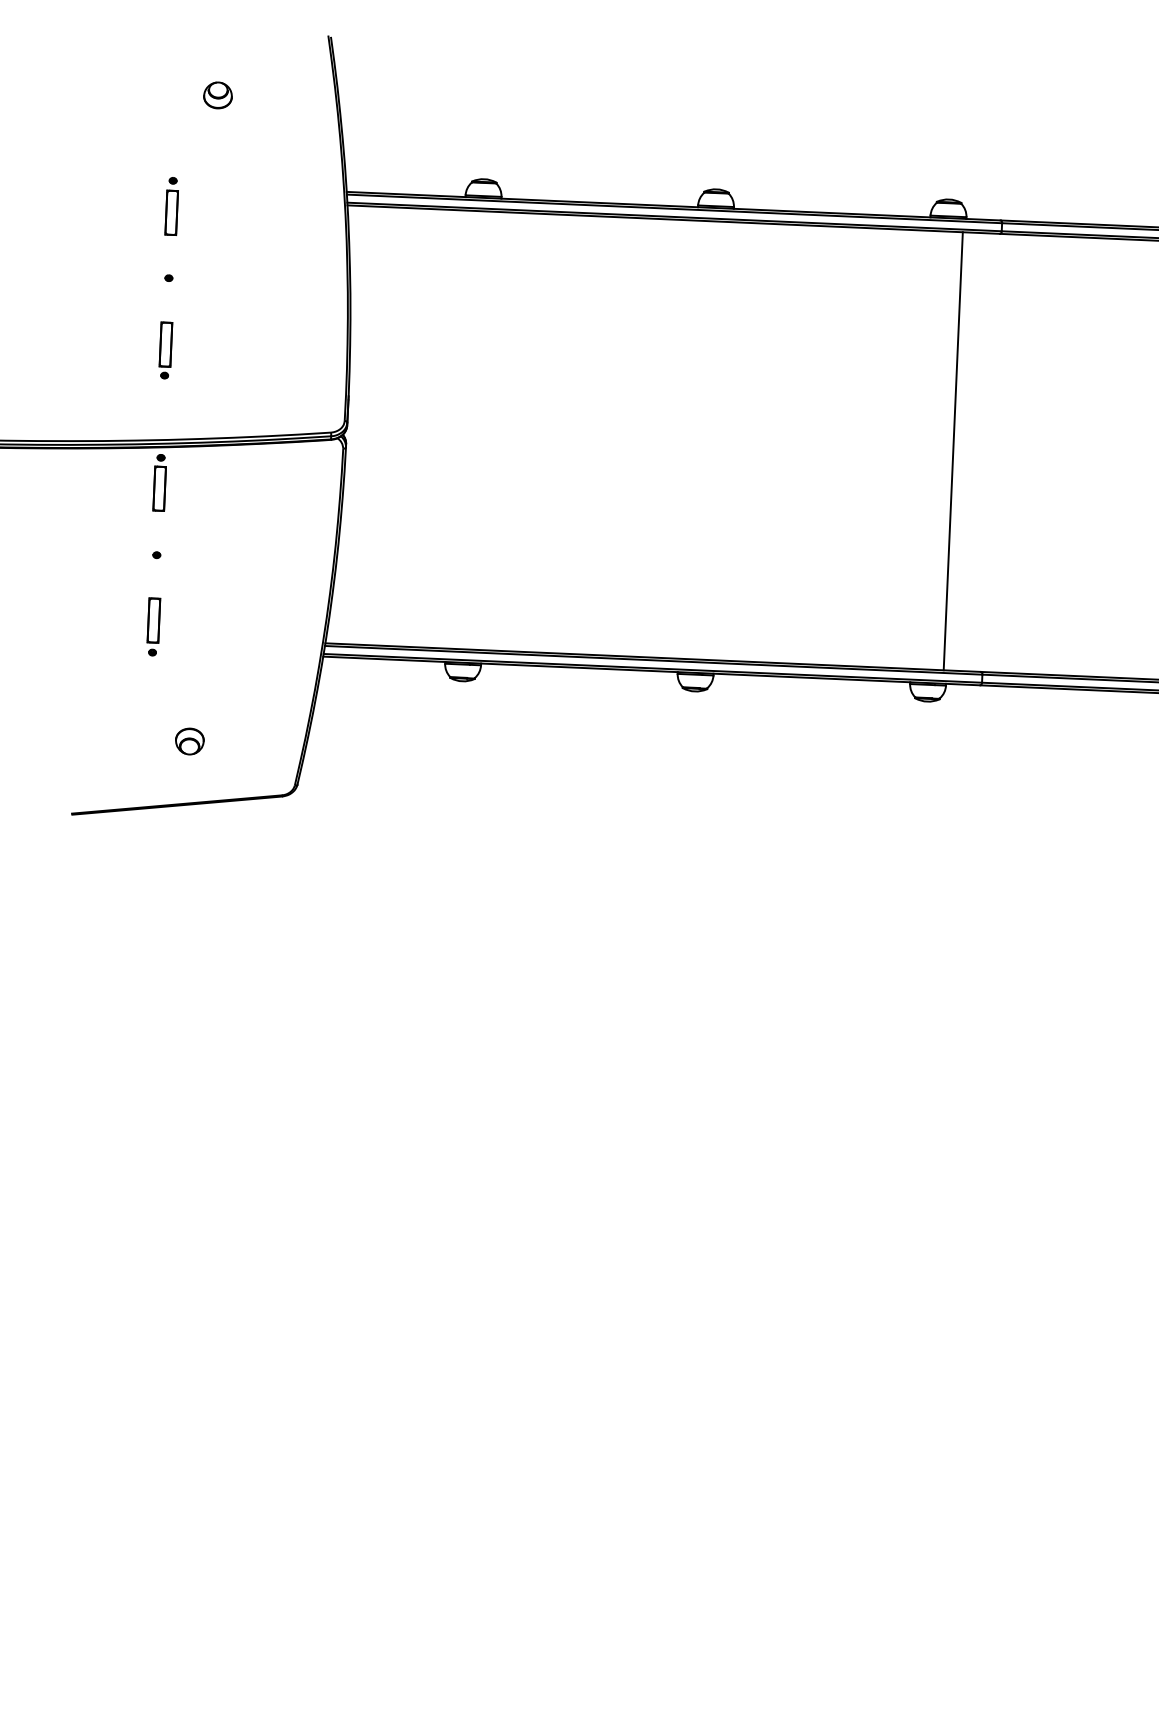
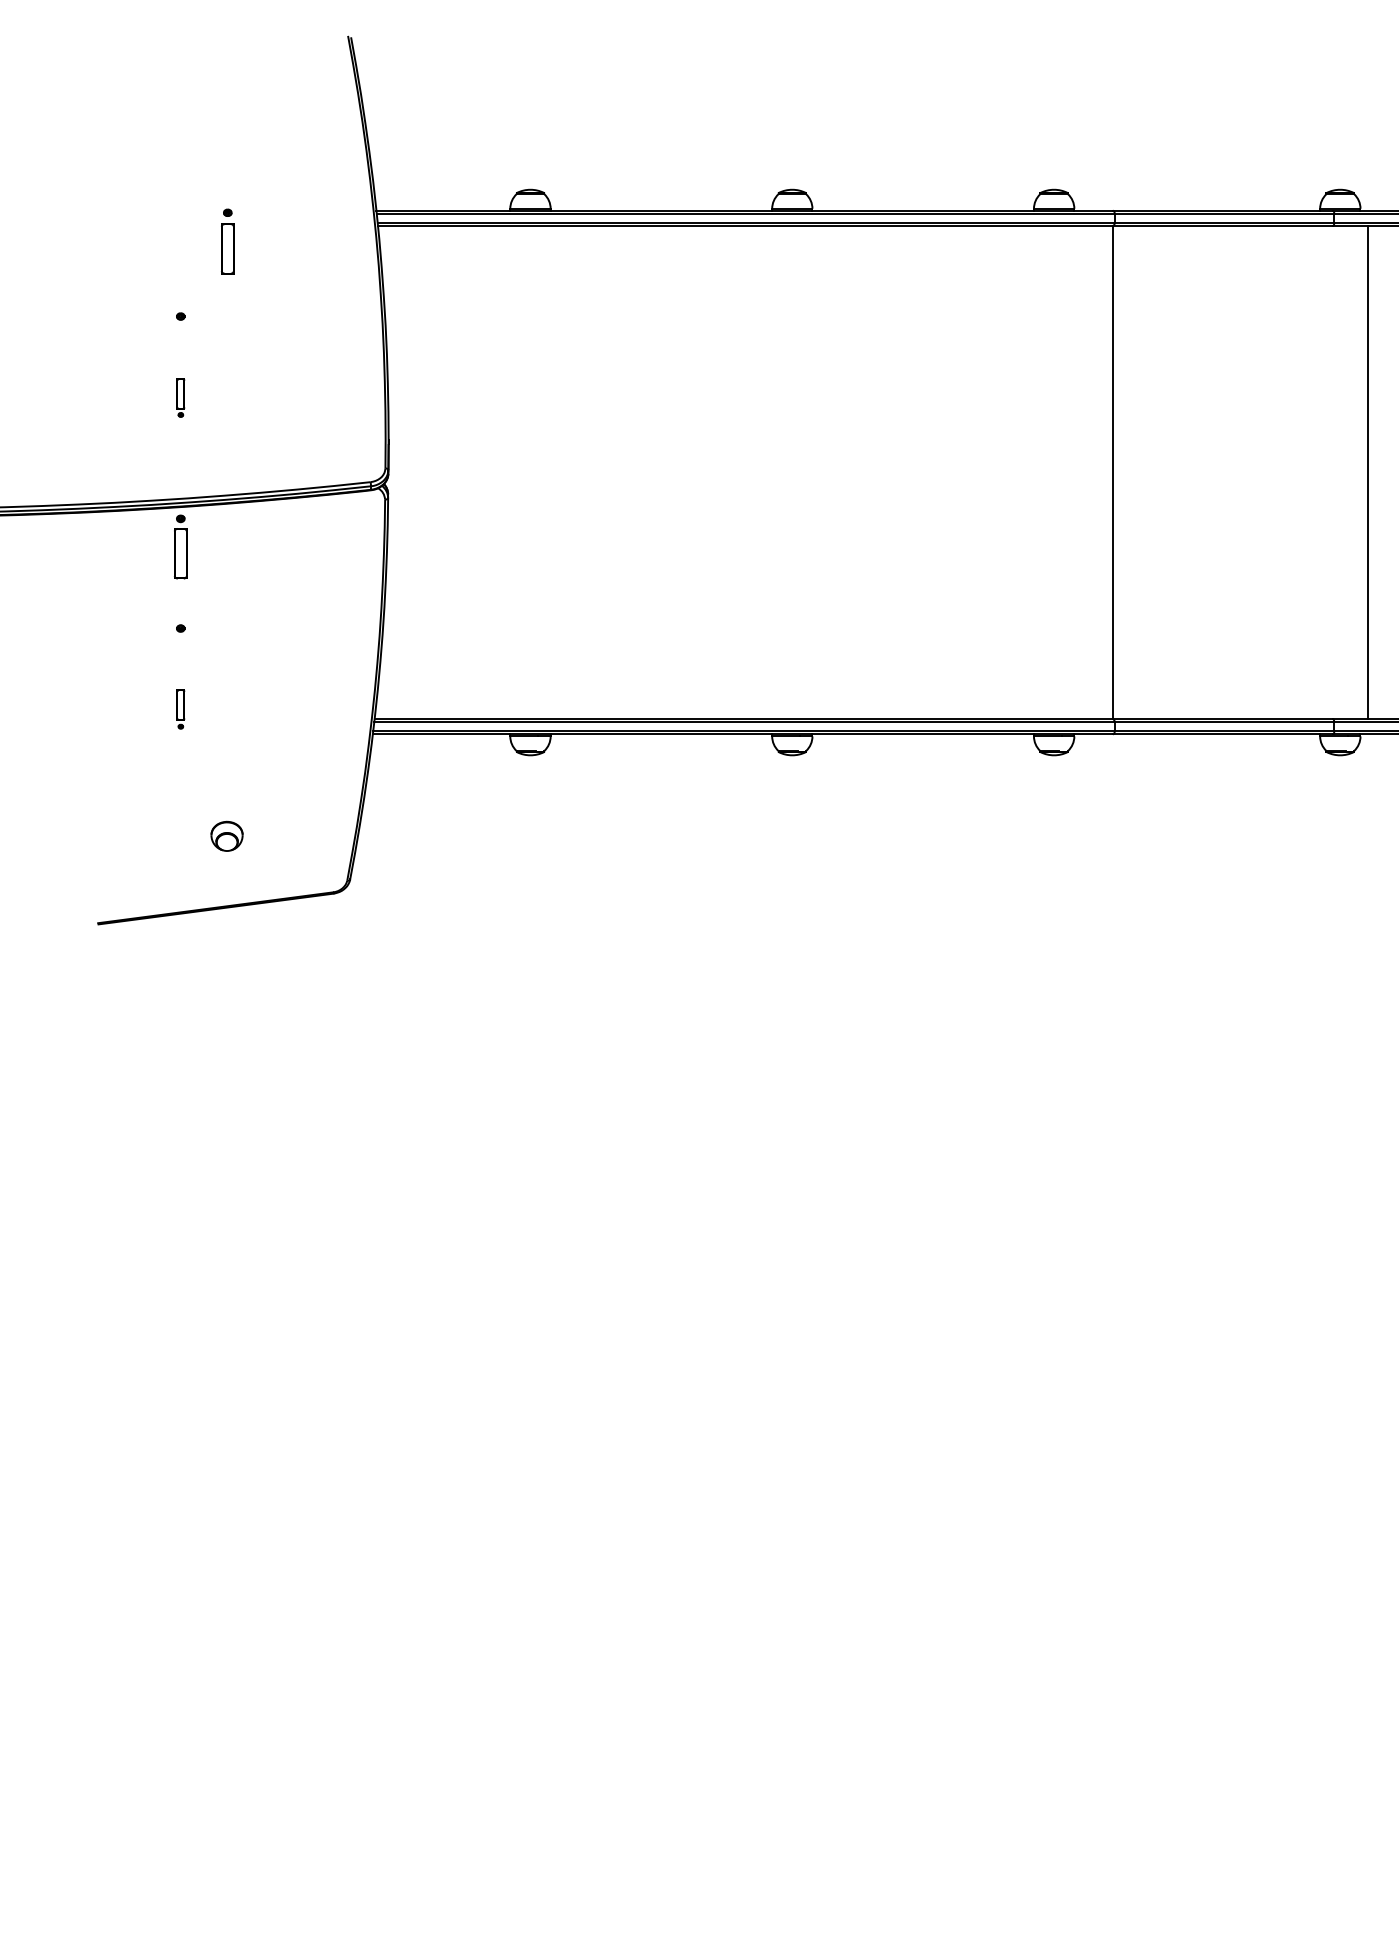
part: (217, 95) -> (226, 108), removed
part: (171, 206) -> (227, 241), moved
part: (165, 350) -> (180, 397), size x0.6
line: (953, 451) -> (1113, 472), moved
part: (153, 627) -> (180, 709), size x0.6

